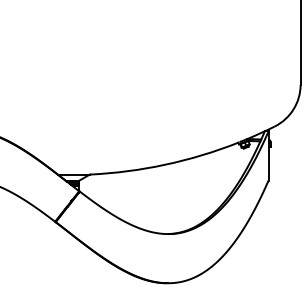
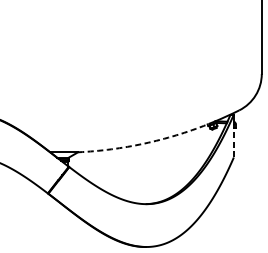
line: (269, 163) -> (234, 142), solid -> dashed
arc: (165, 164) -> (144, 143), solid -> dashed

